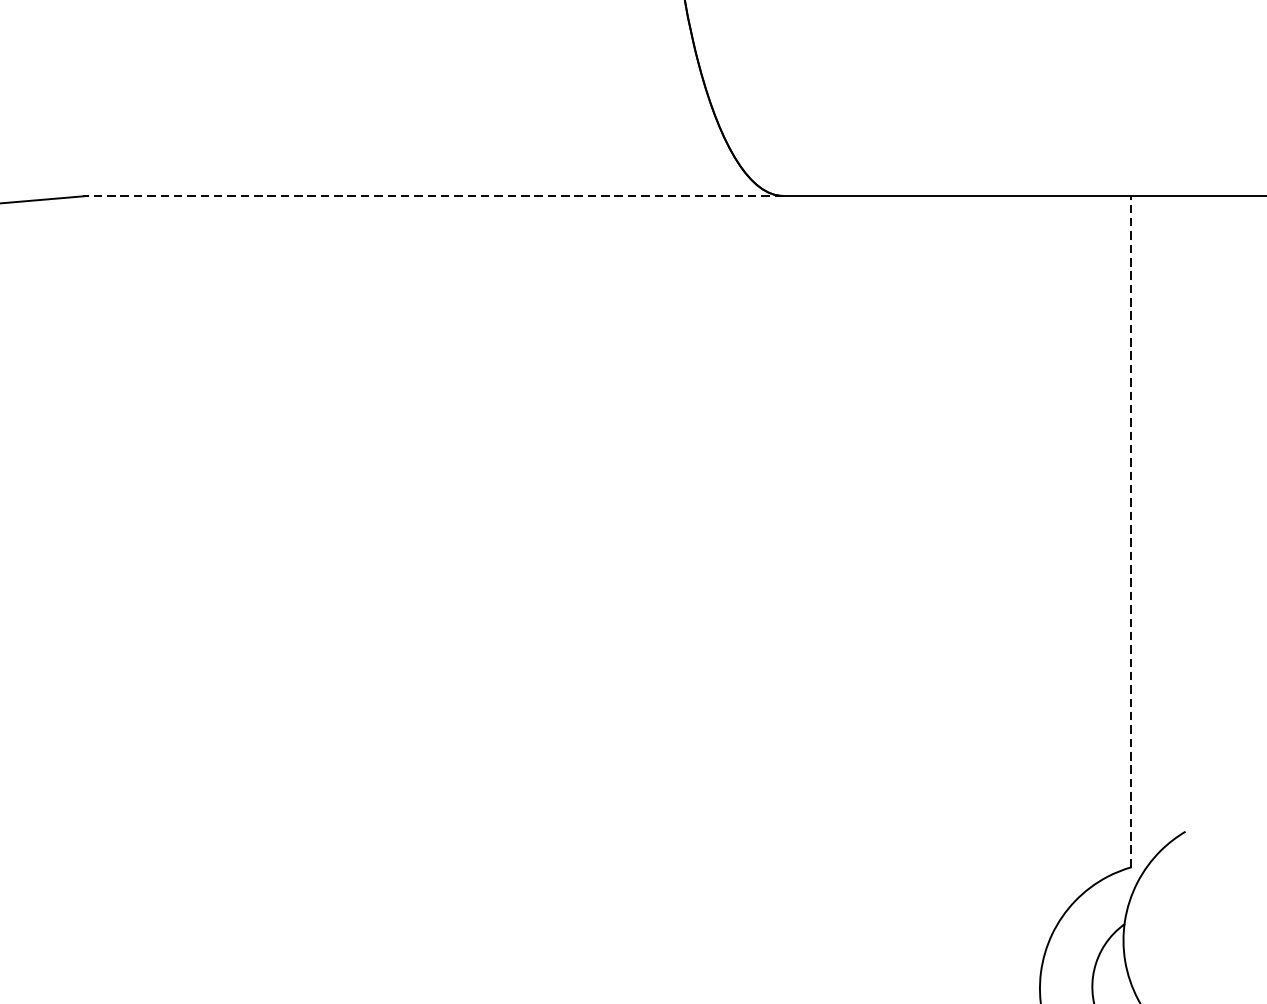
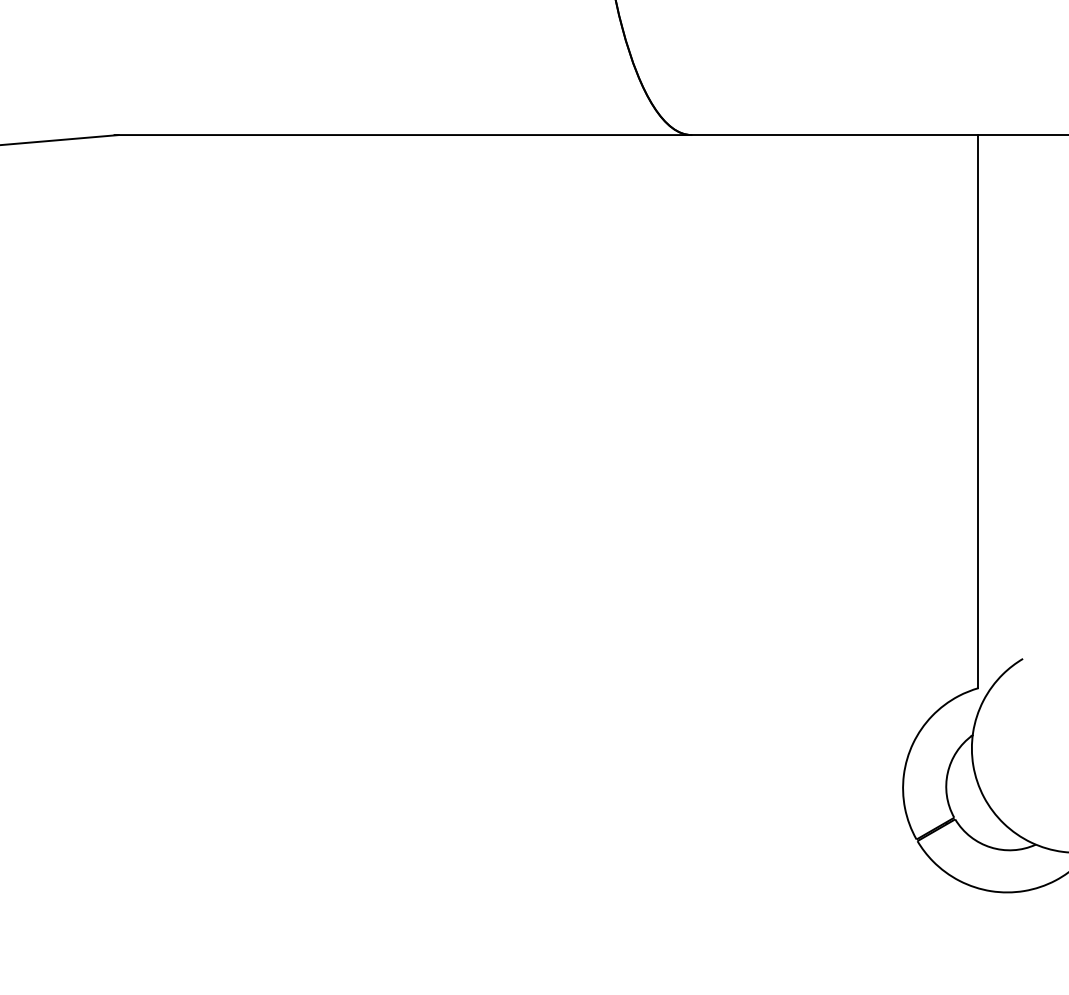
line: (432, 196) -> (402, 135), dashed -> solid
line: (1131, 531) -> (978, 411), dashed -> solid

